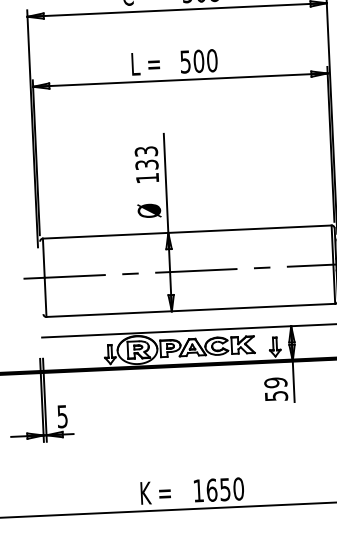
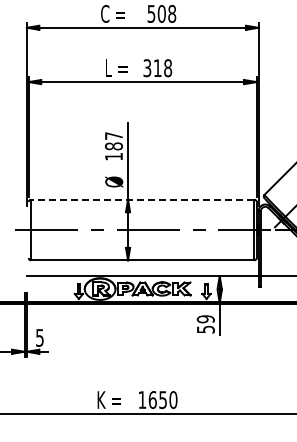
text: (198, 61) -> (157, 68), 500 -> 318
text: (146, 158) -> (113, 141), 133 -> 187
line: (186, 231) -> (142, 199), solid -> dashed

